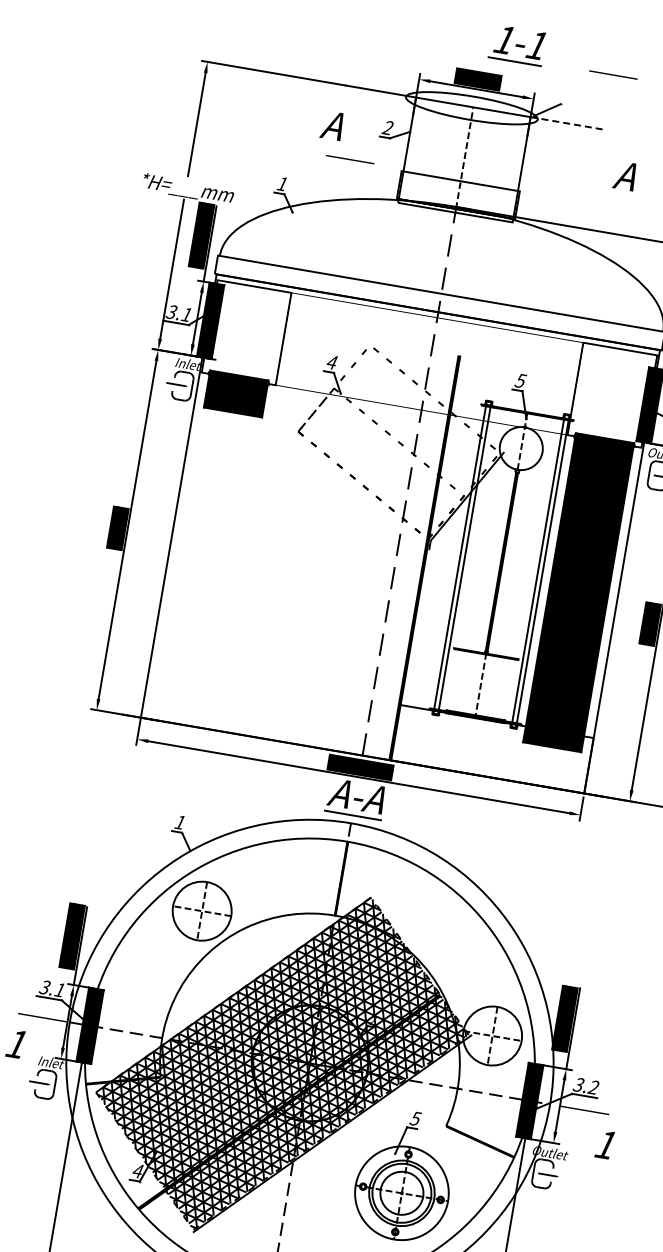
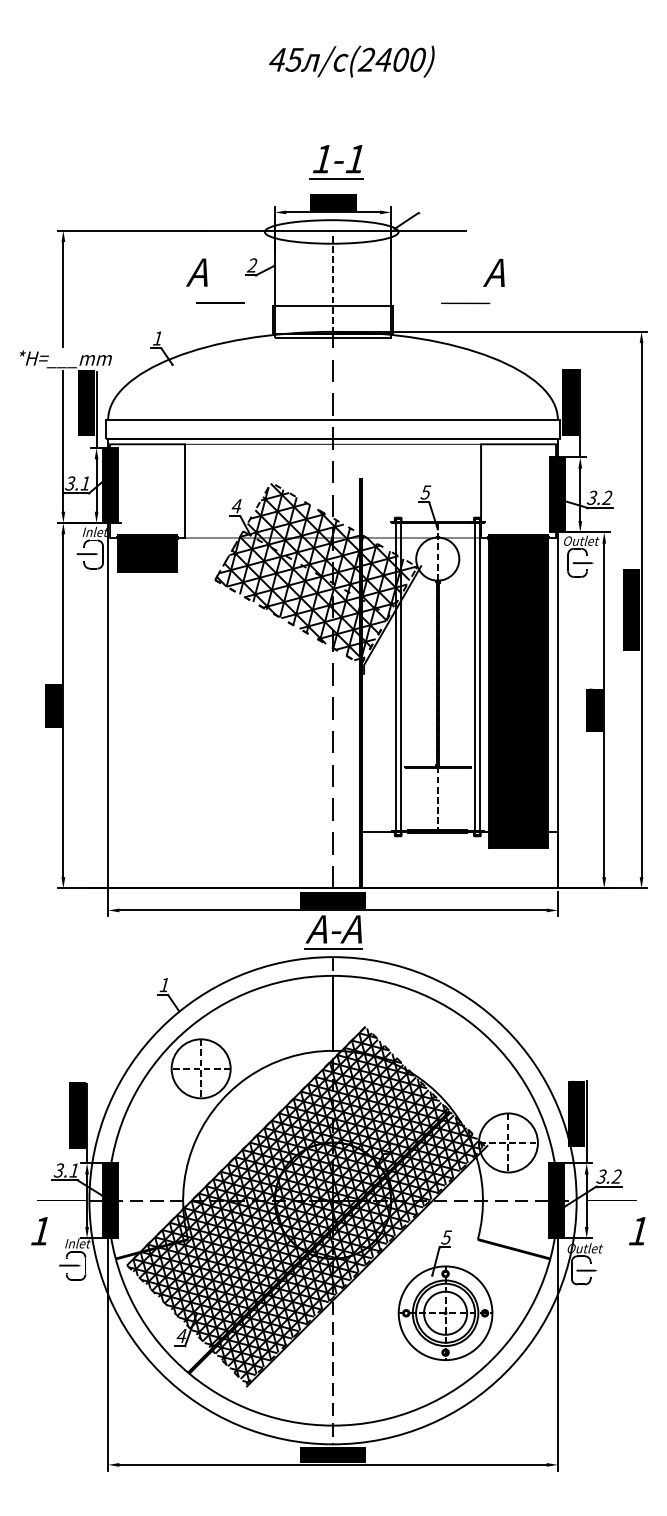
part: (517, 45) -> (336, 162), moved
line: (613, 75) -> (465, 303), moved
line: (568, 123) -> (429, 230), dashed -> solid
hatch: (399, 442) -> (316, 573), added

